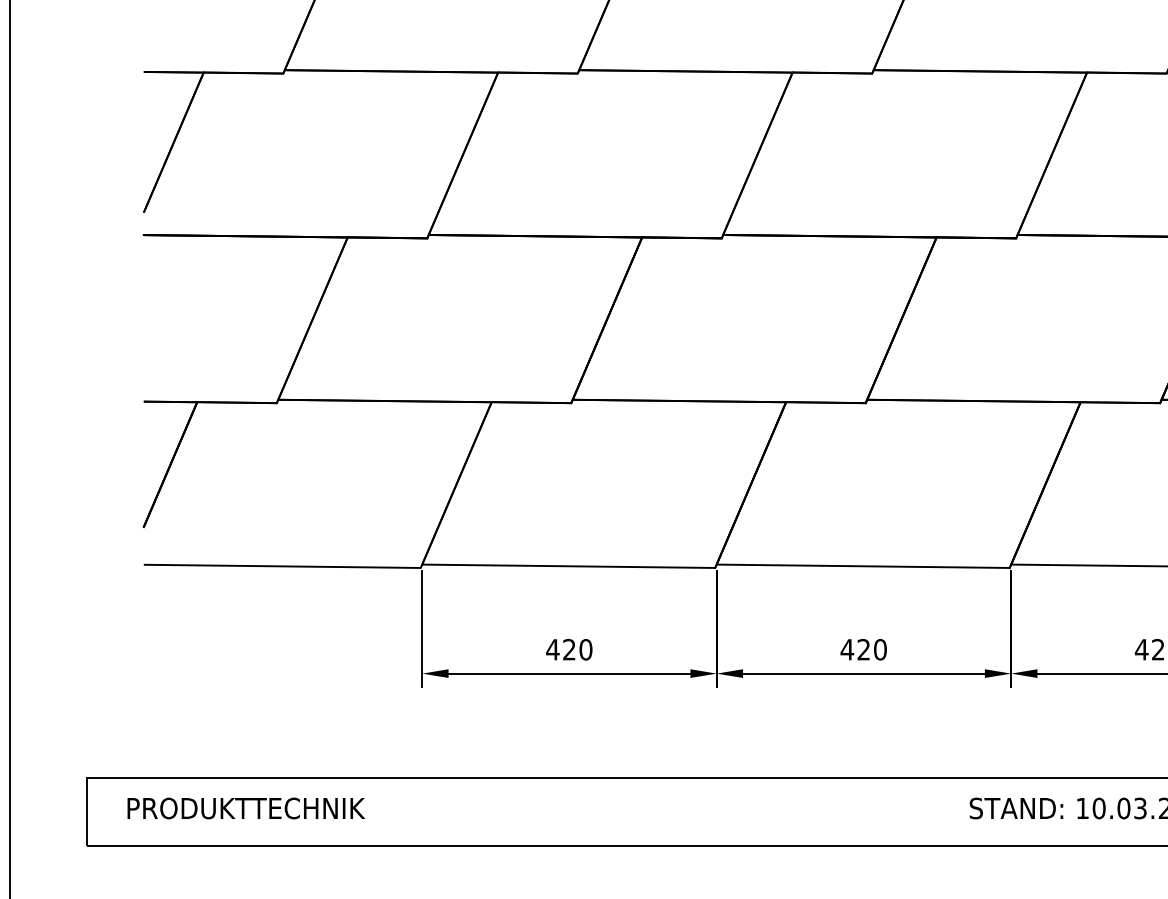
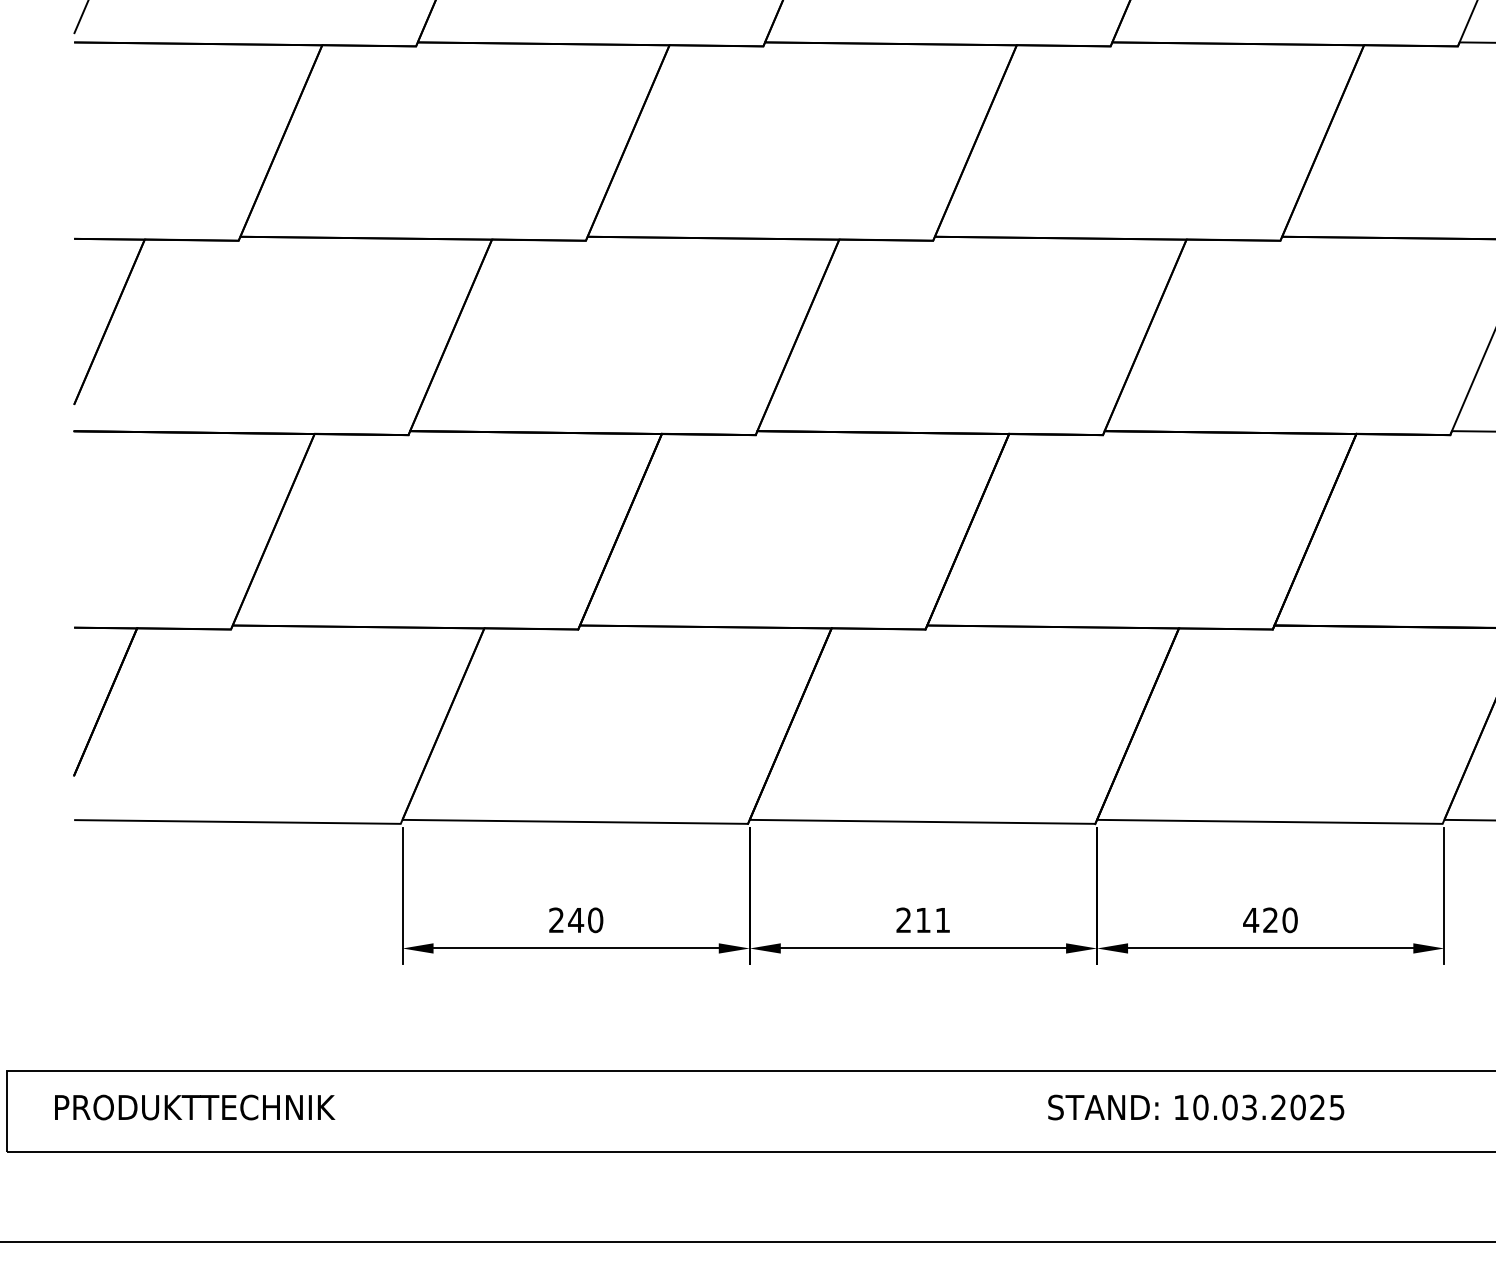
text: (561, 649) -> (566, 919), 420 -> 240
text: (863, 649) -> (922, 920), 420 -> 211

